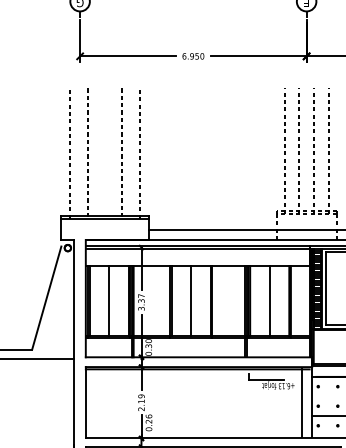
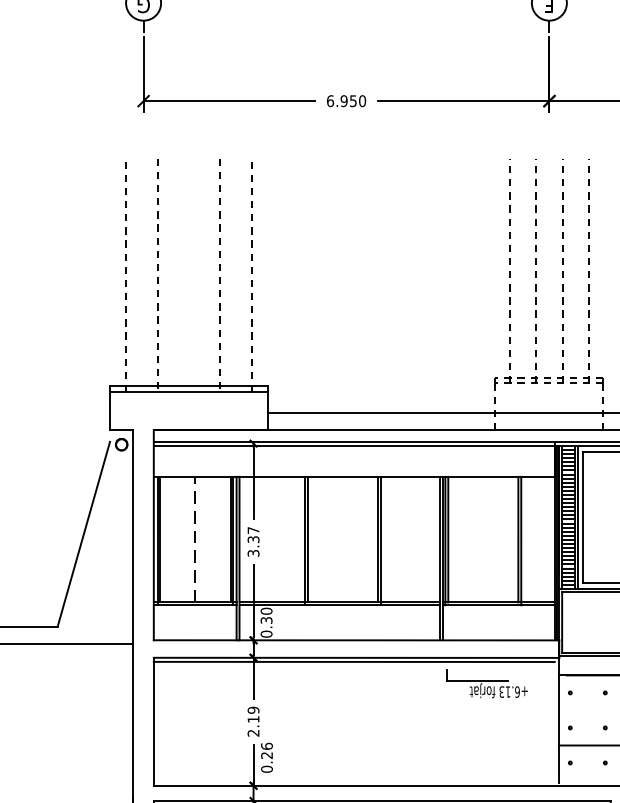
line: (109, 300) -> (196, 538), solid -> dashed
line: (191, 301) -> (343, 540), removed
line: (269, 301) -> (482, 540), removed
line: (302, 402) -> (541, 721), removed

